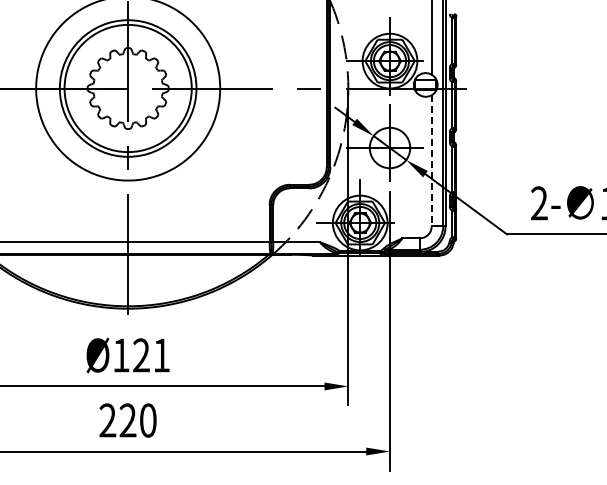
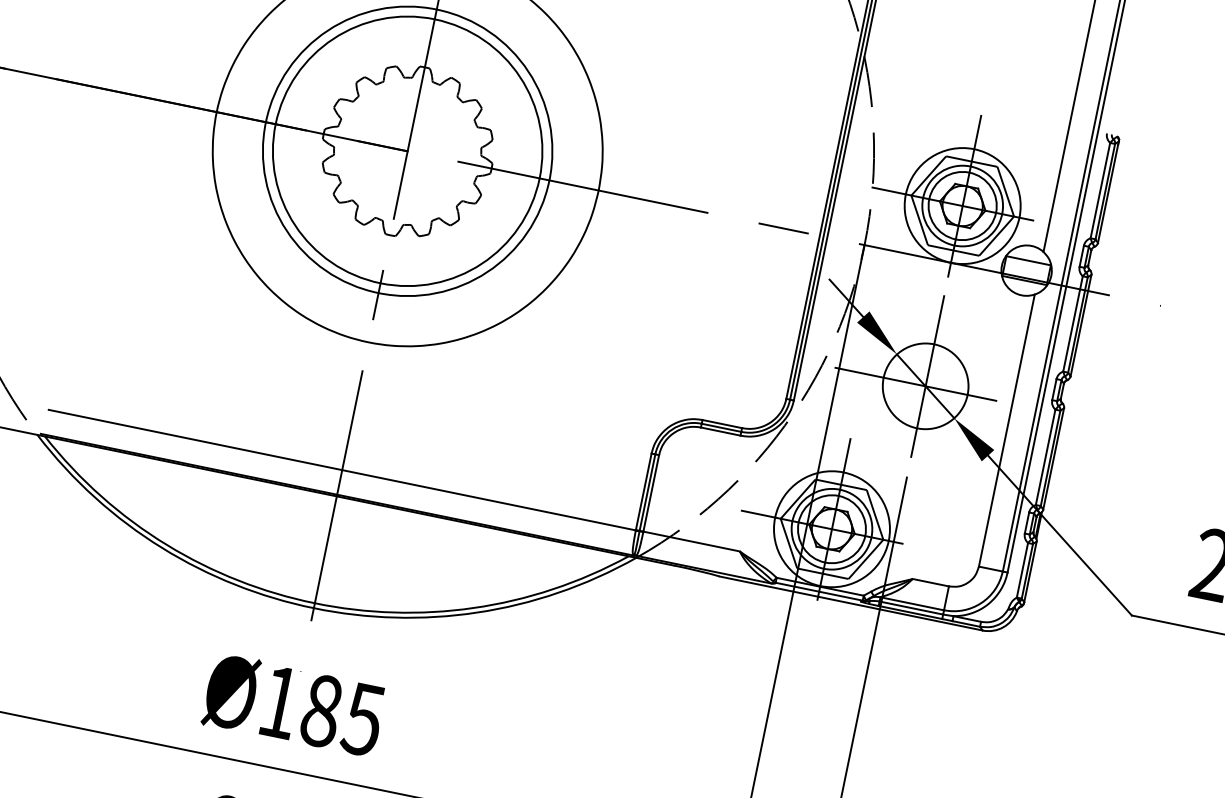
line: (431, 160) -> (1006, 429), dashed -> solid
text: (151, 355) -> (342, 715), Ø121 -> Ø185

